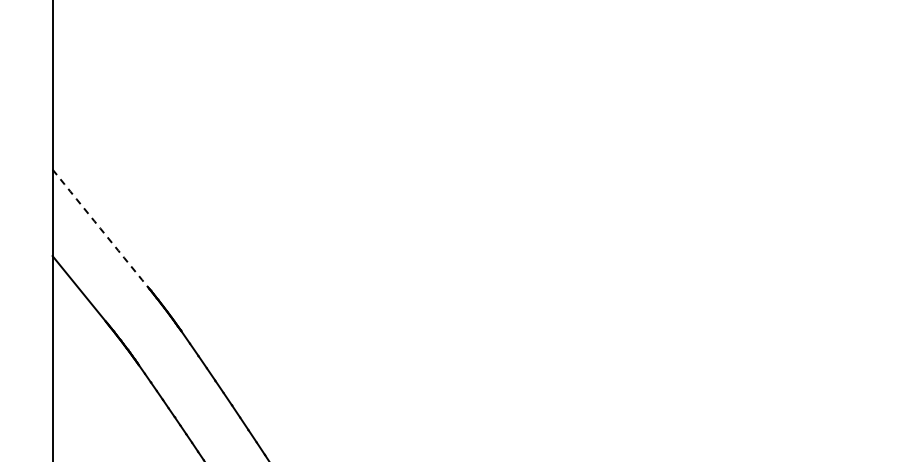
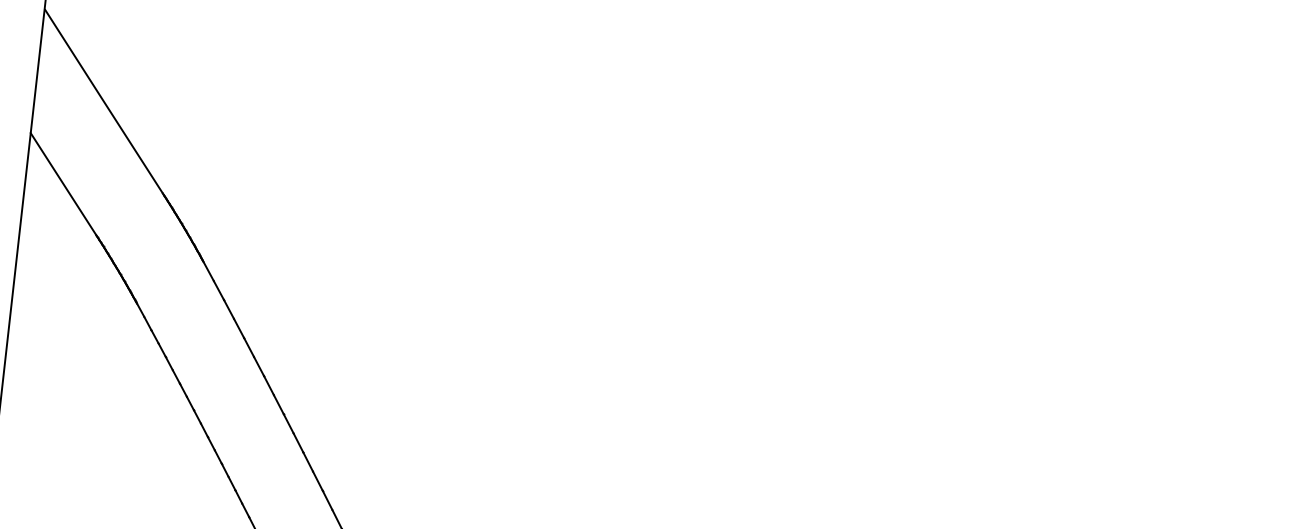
arc: (100, 228) -> (103, 101), dashed -> solid

